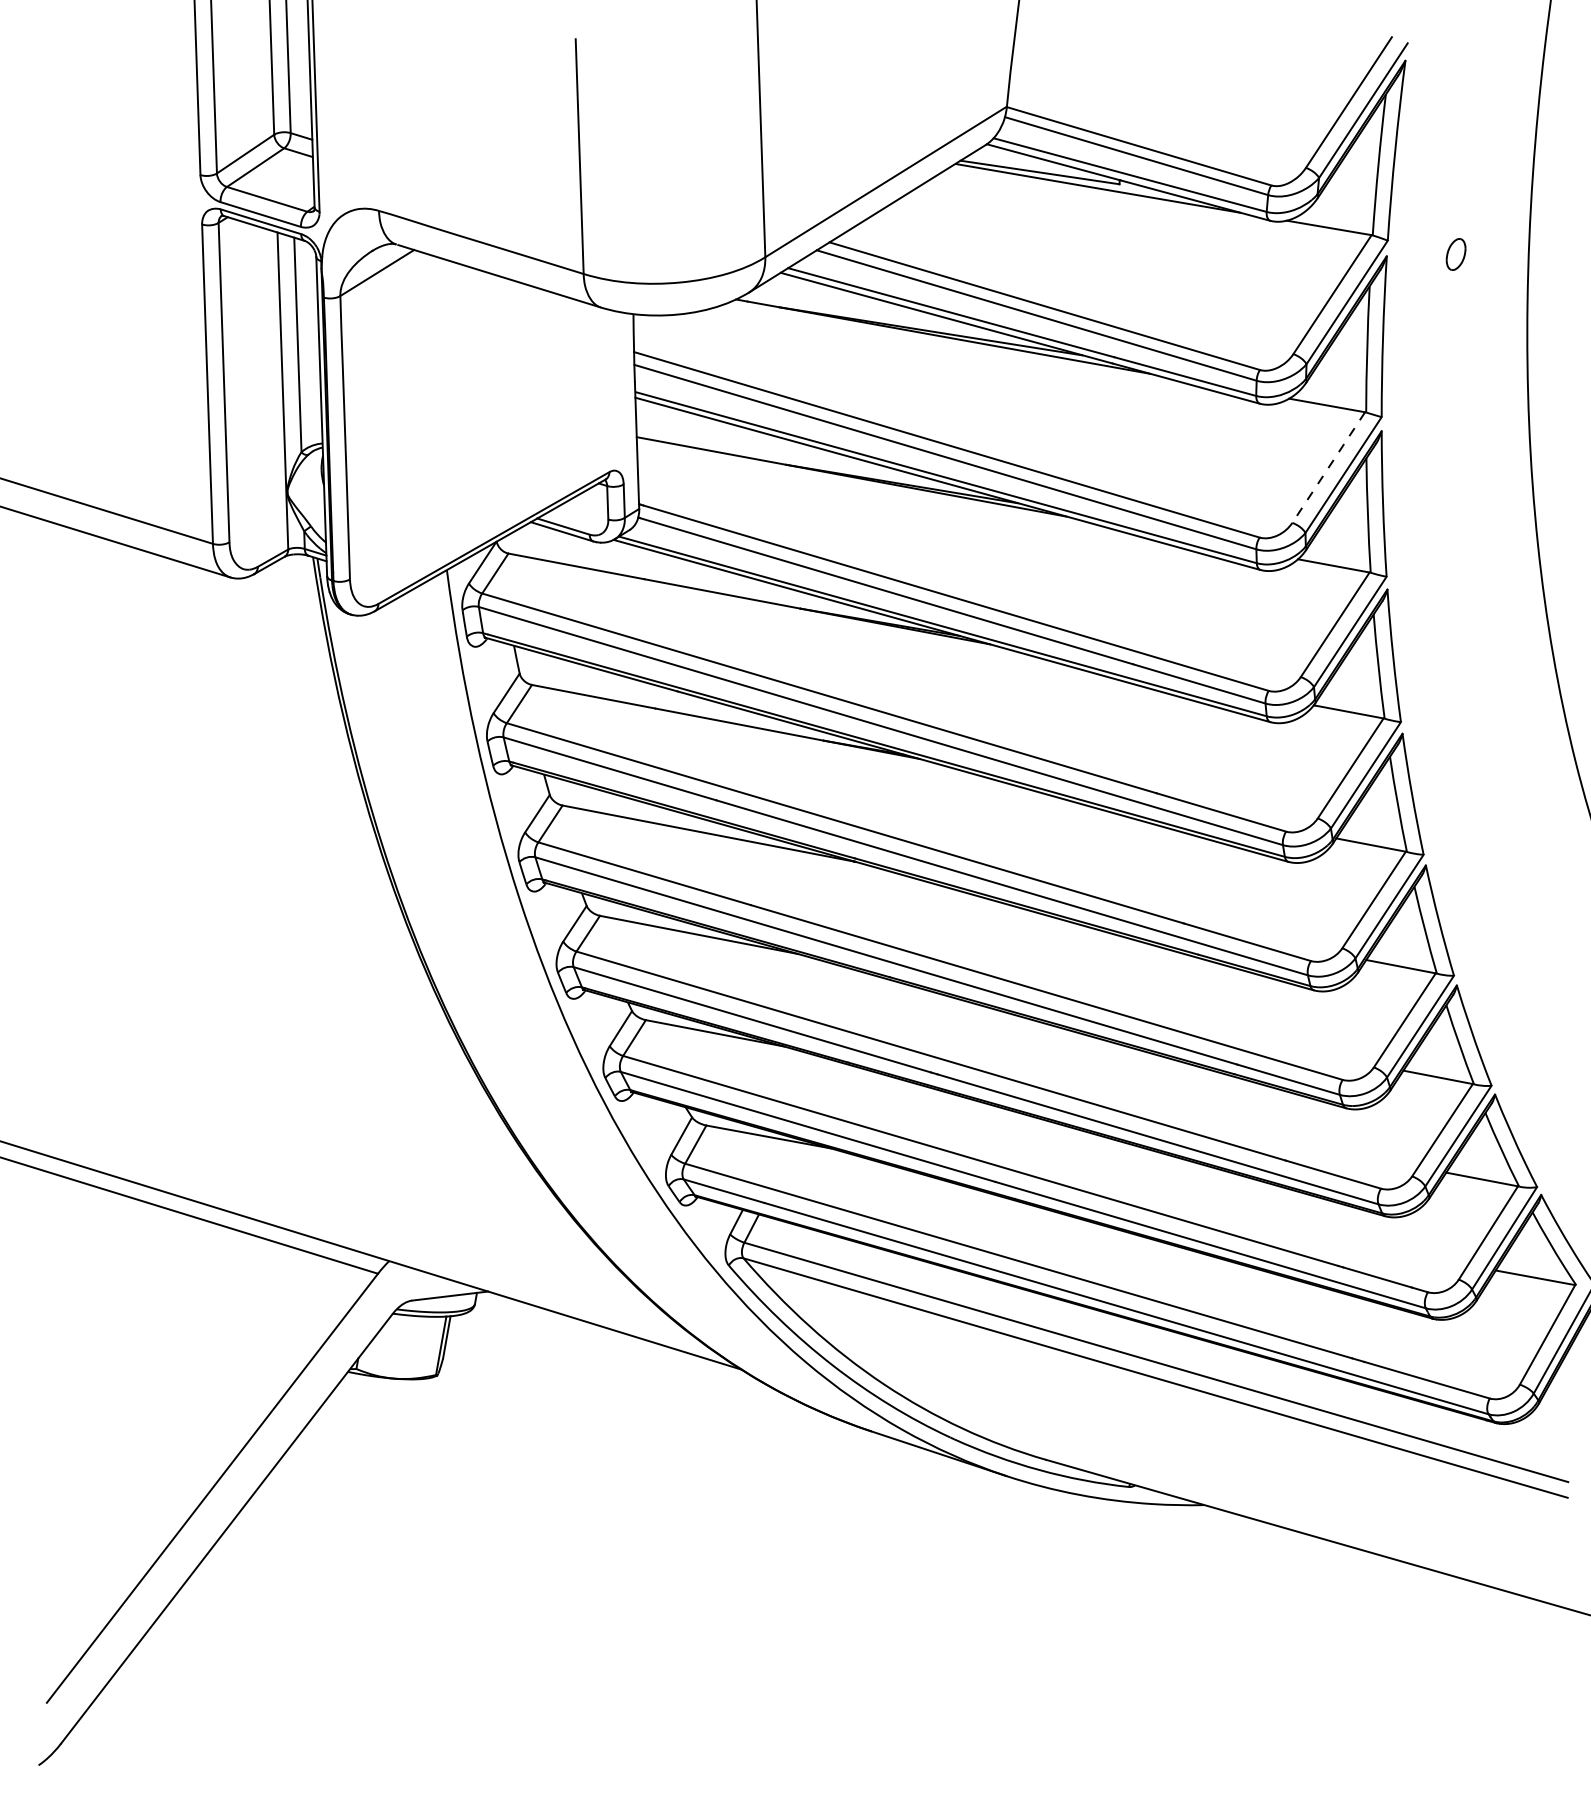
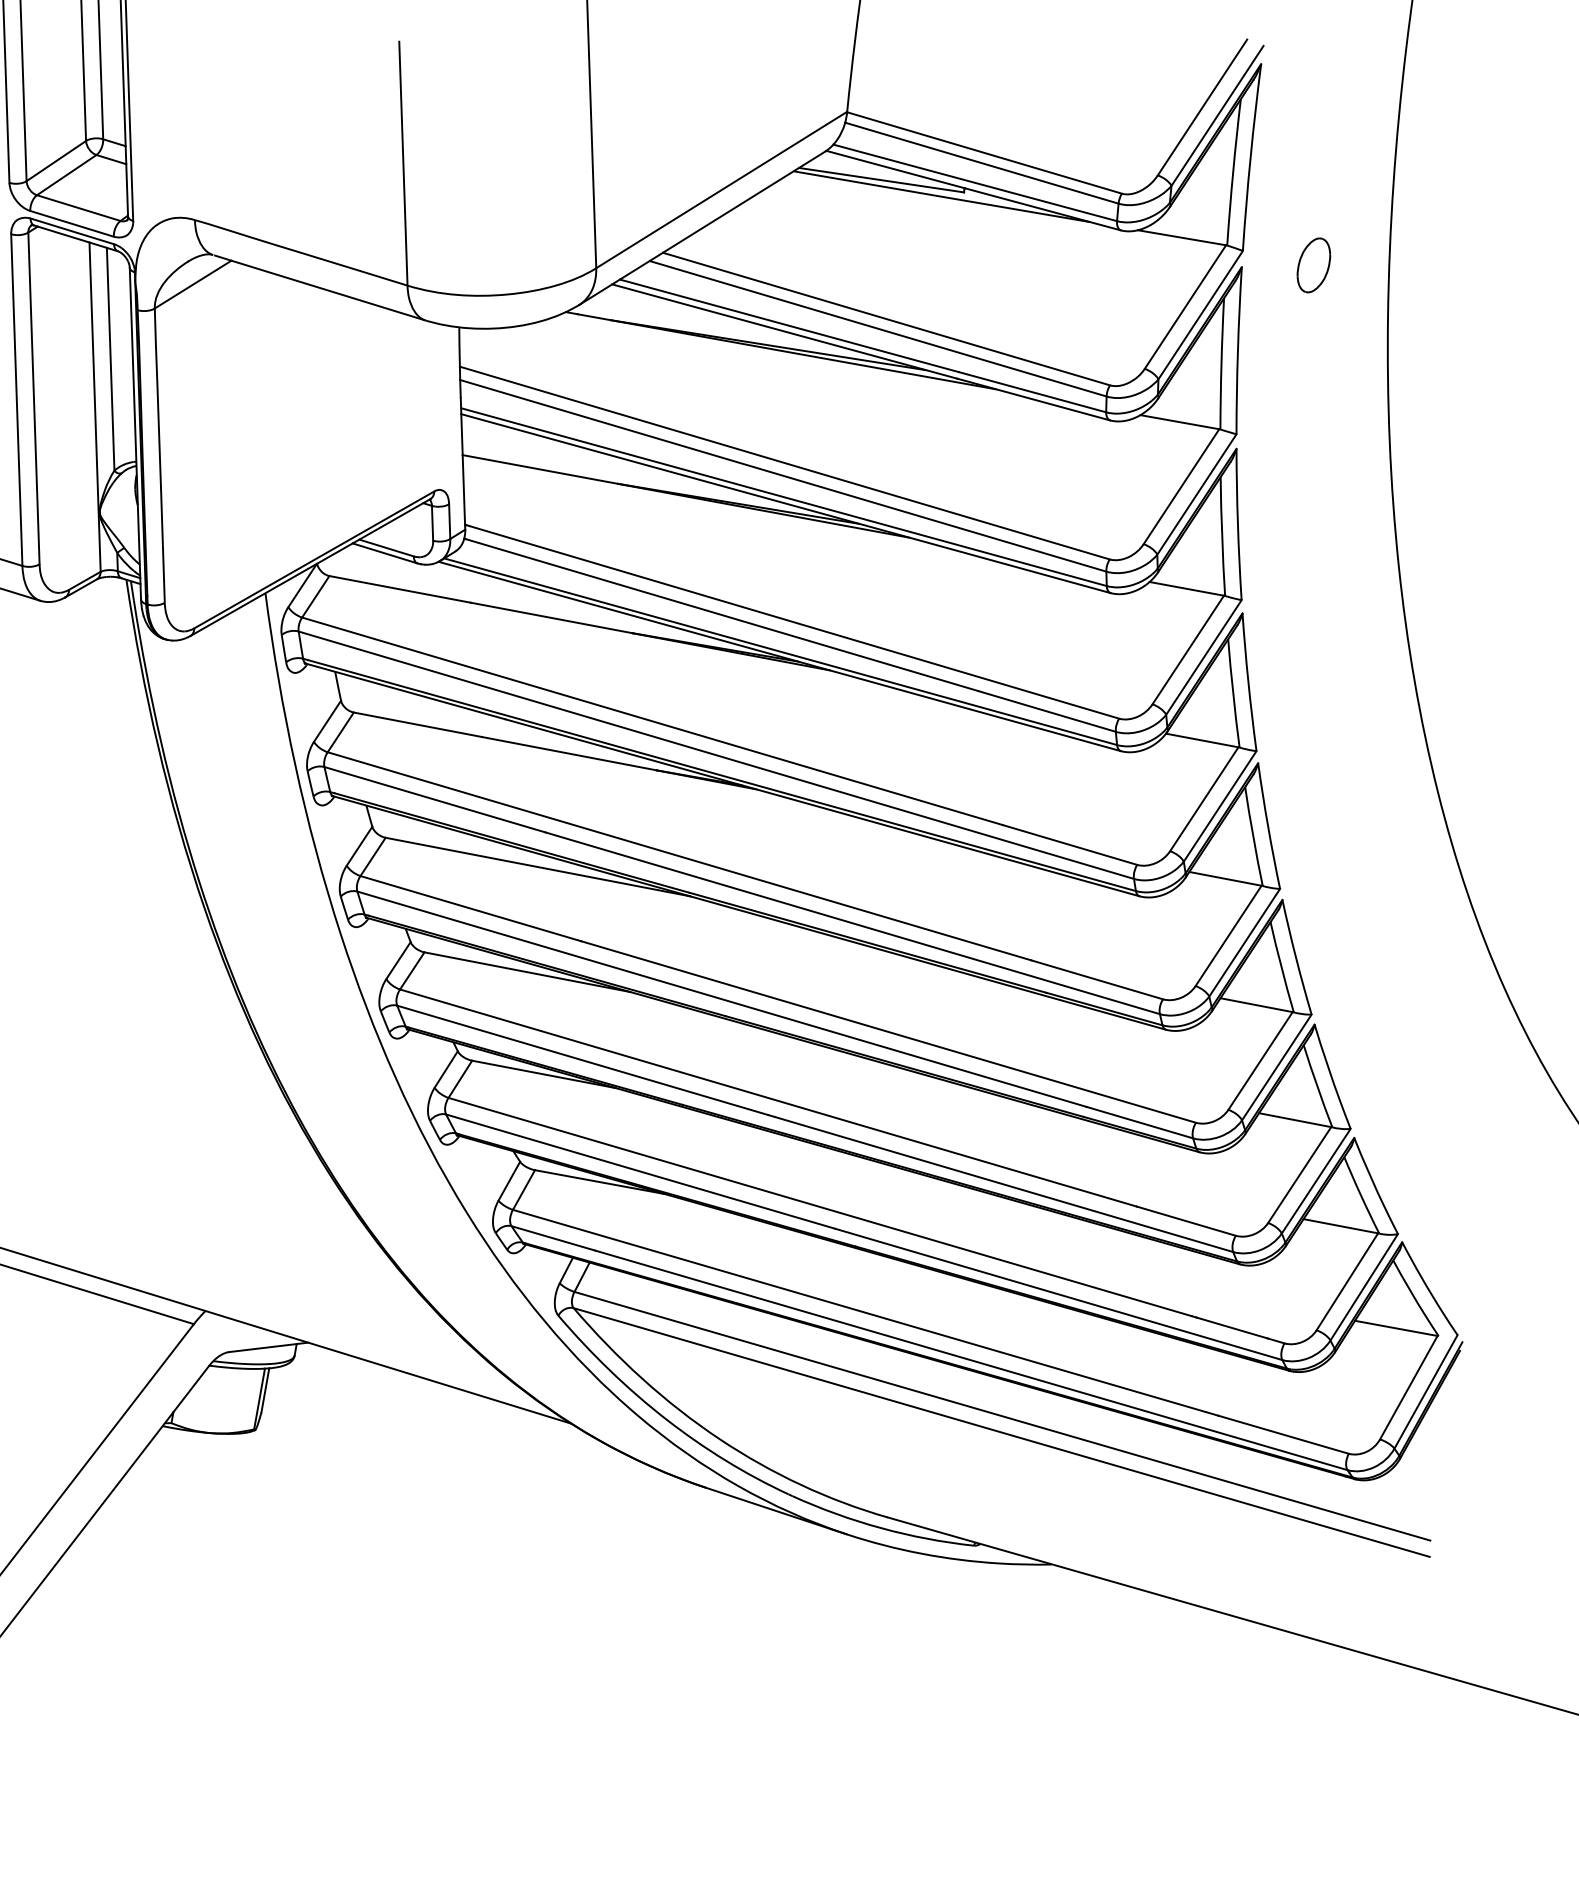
part: (1455, 254) -> (1313, 265), size x1.67
line: (1328, 468) -> (1181, 487), dashed -> solid

